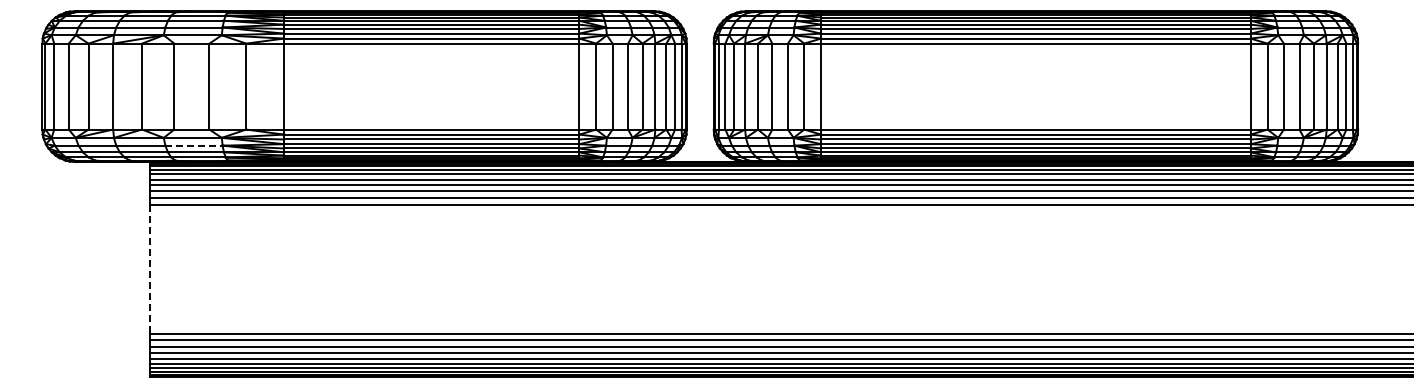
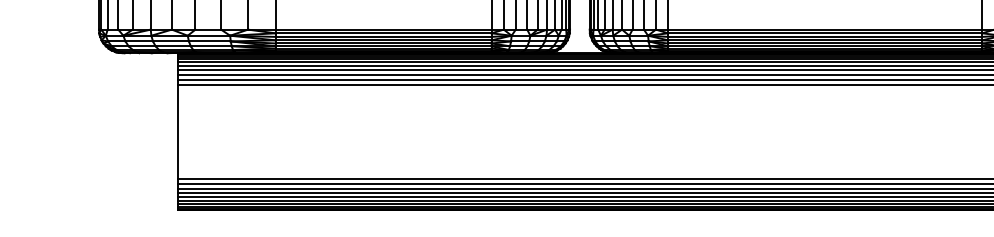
line: (194, 145) -> (210, 41), dashed -> solid
line: (149, 269) -> (177, 131), dashed -> solid

